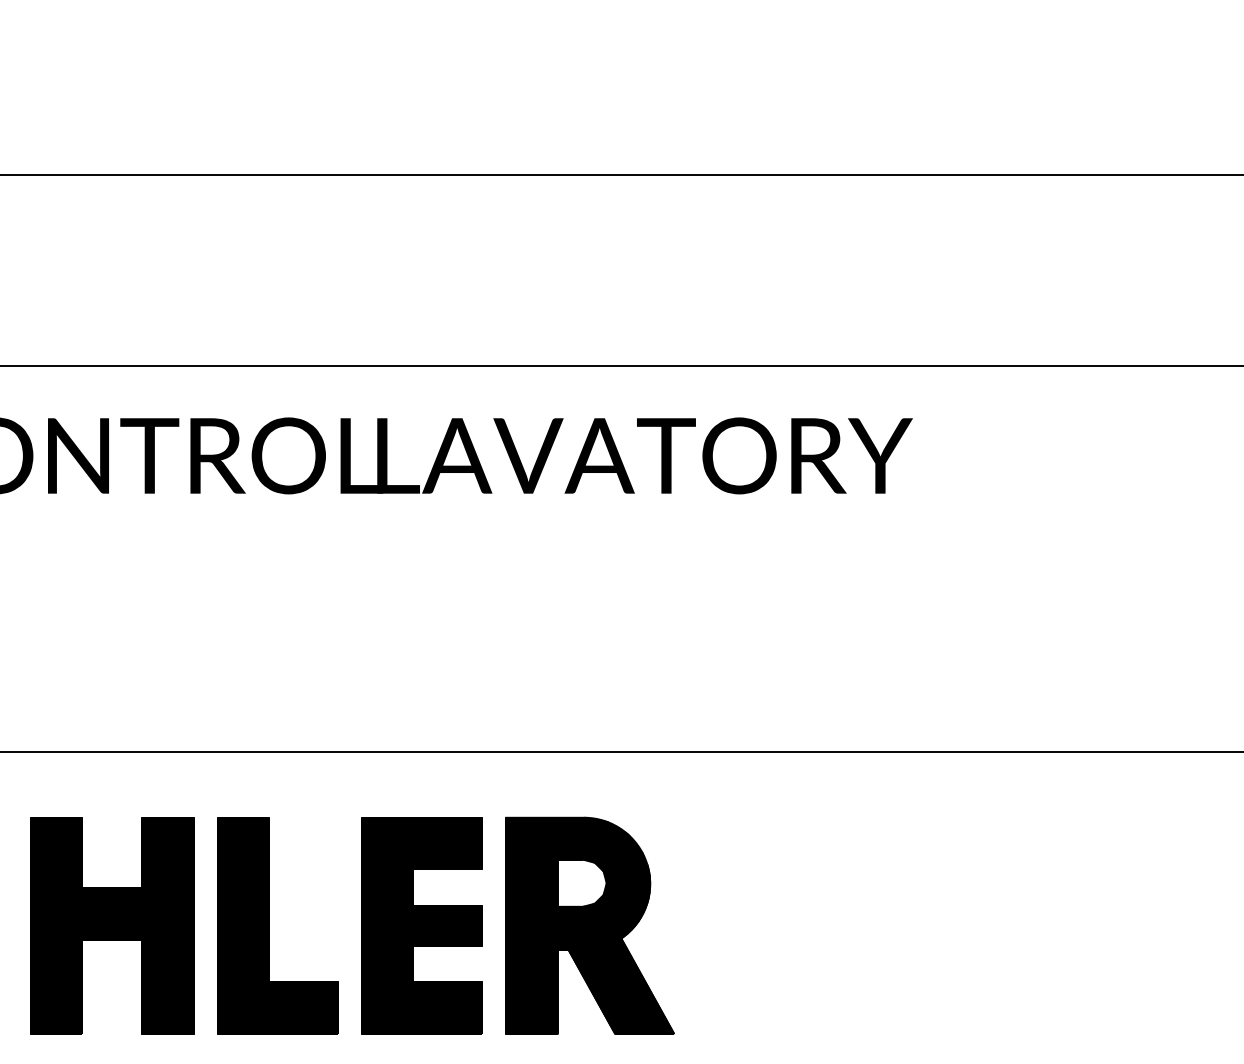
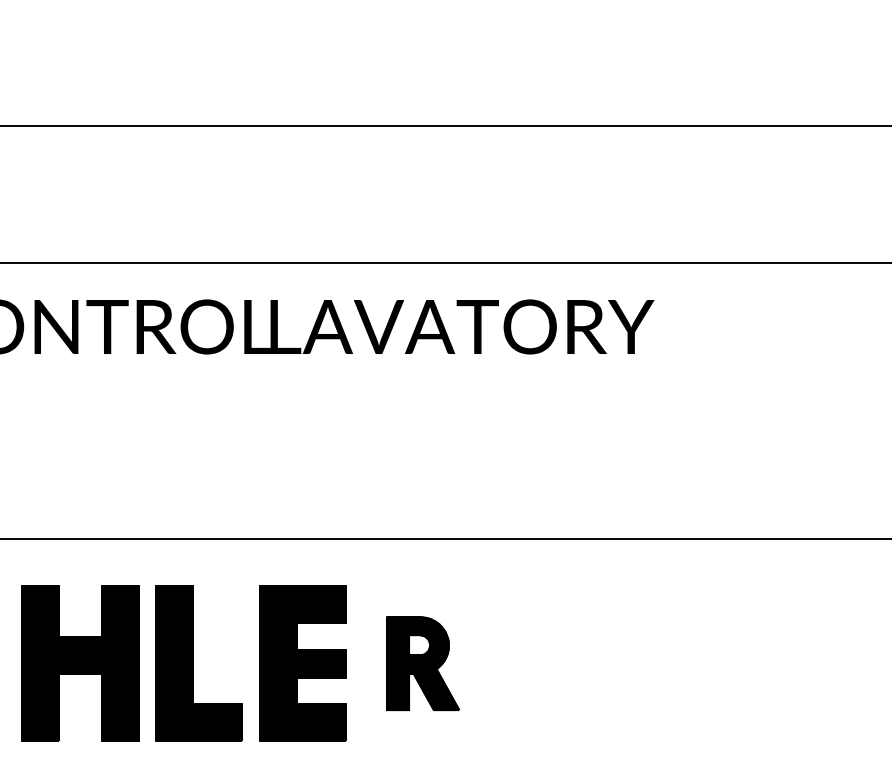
part: (589, 925) -> (422, 663), size x0.6

